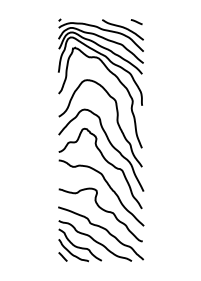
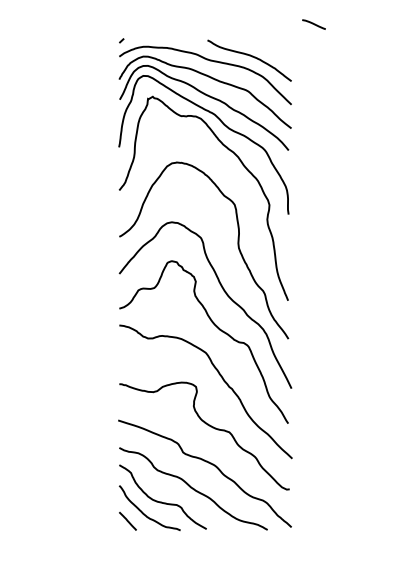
curve: (136, 22) -> (313, 25), moved

